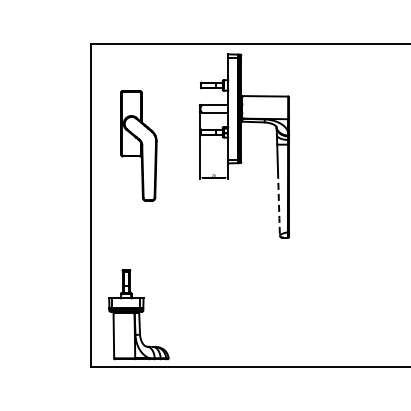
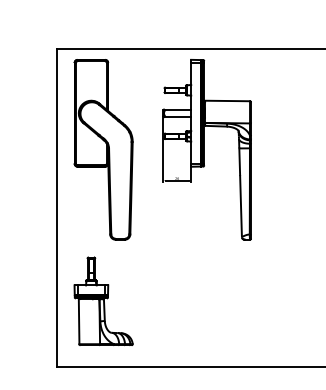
part: (138, 145) -> (103, 149), size x1.67
line: (278, 204) -> (240, 207), dashed -> solid
part: (138, 314) -> (103, 301), moved

